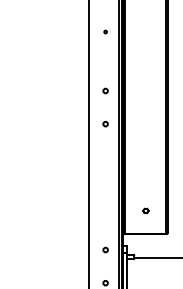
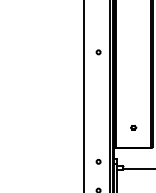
circle: (105, 90) -> (98, 23), removed

